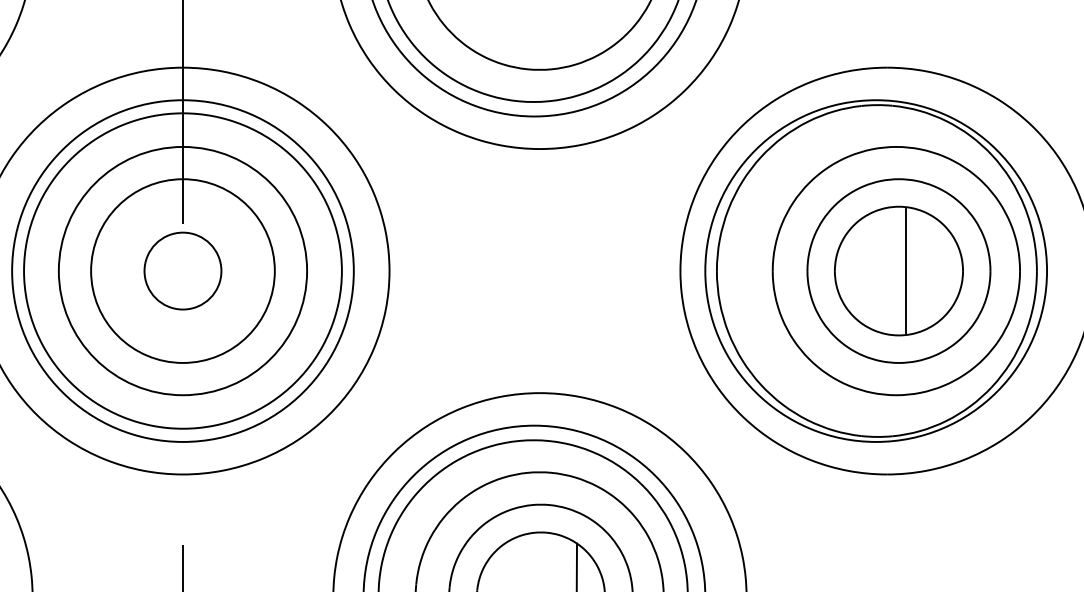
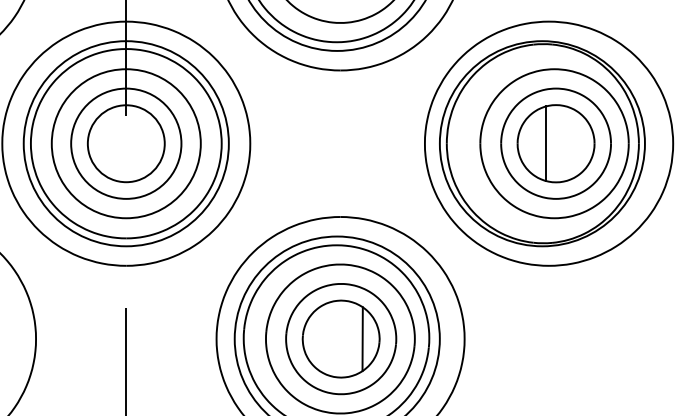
circle: (181, 270) -> (125, 143), size x1.67
line: (906, 270) -> (546, 143), moved

